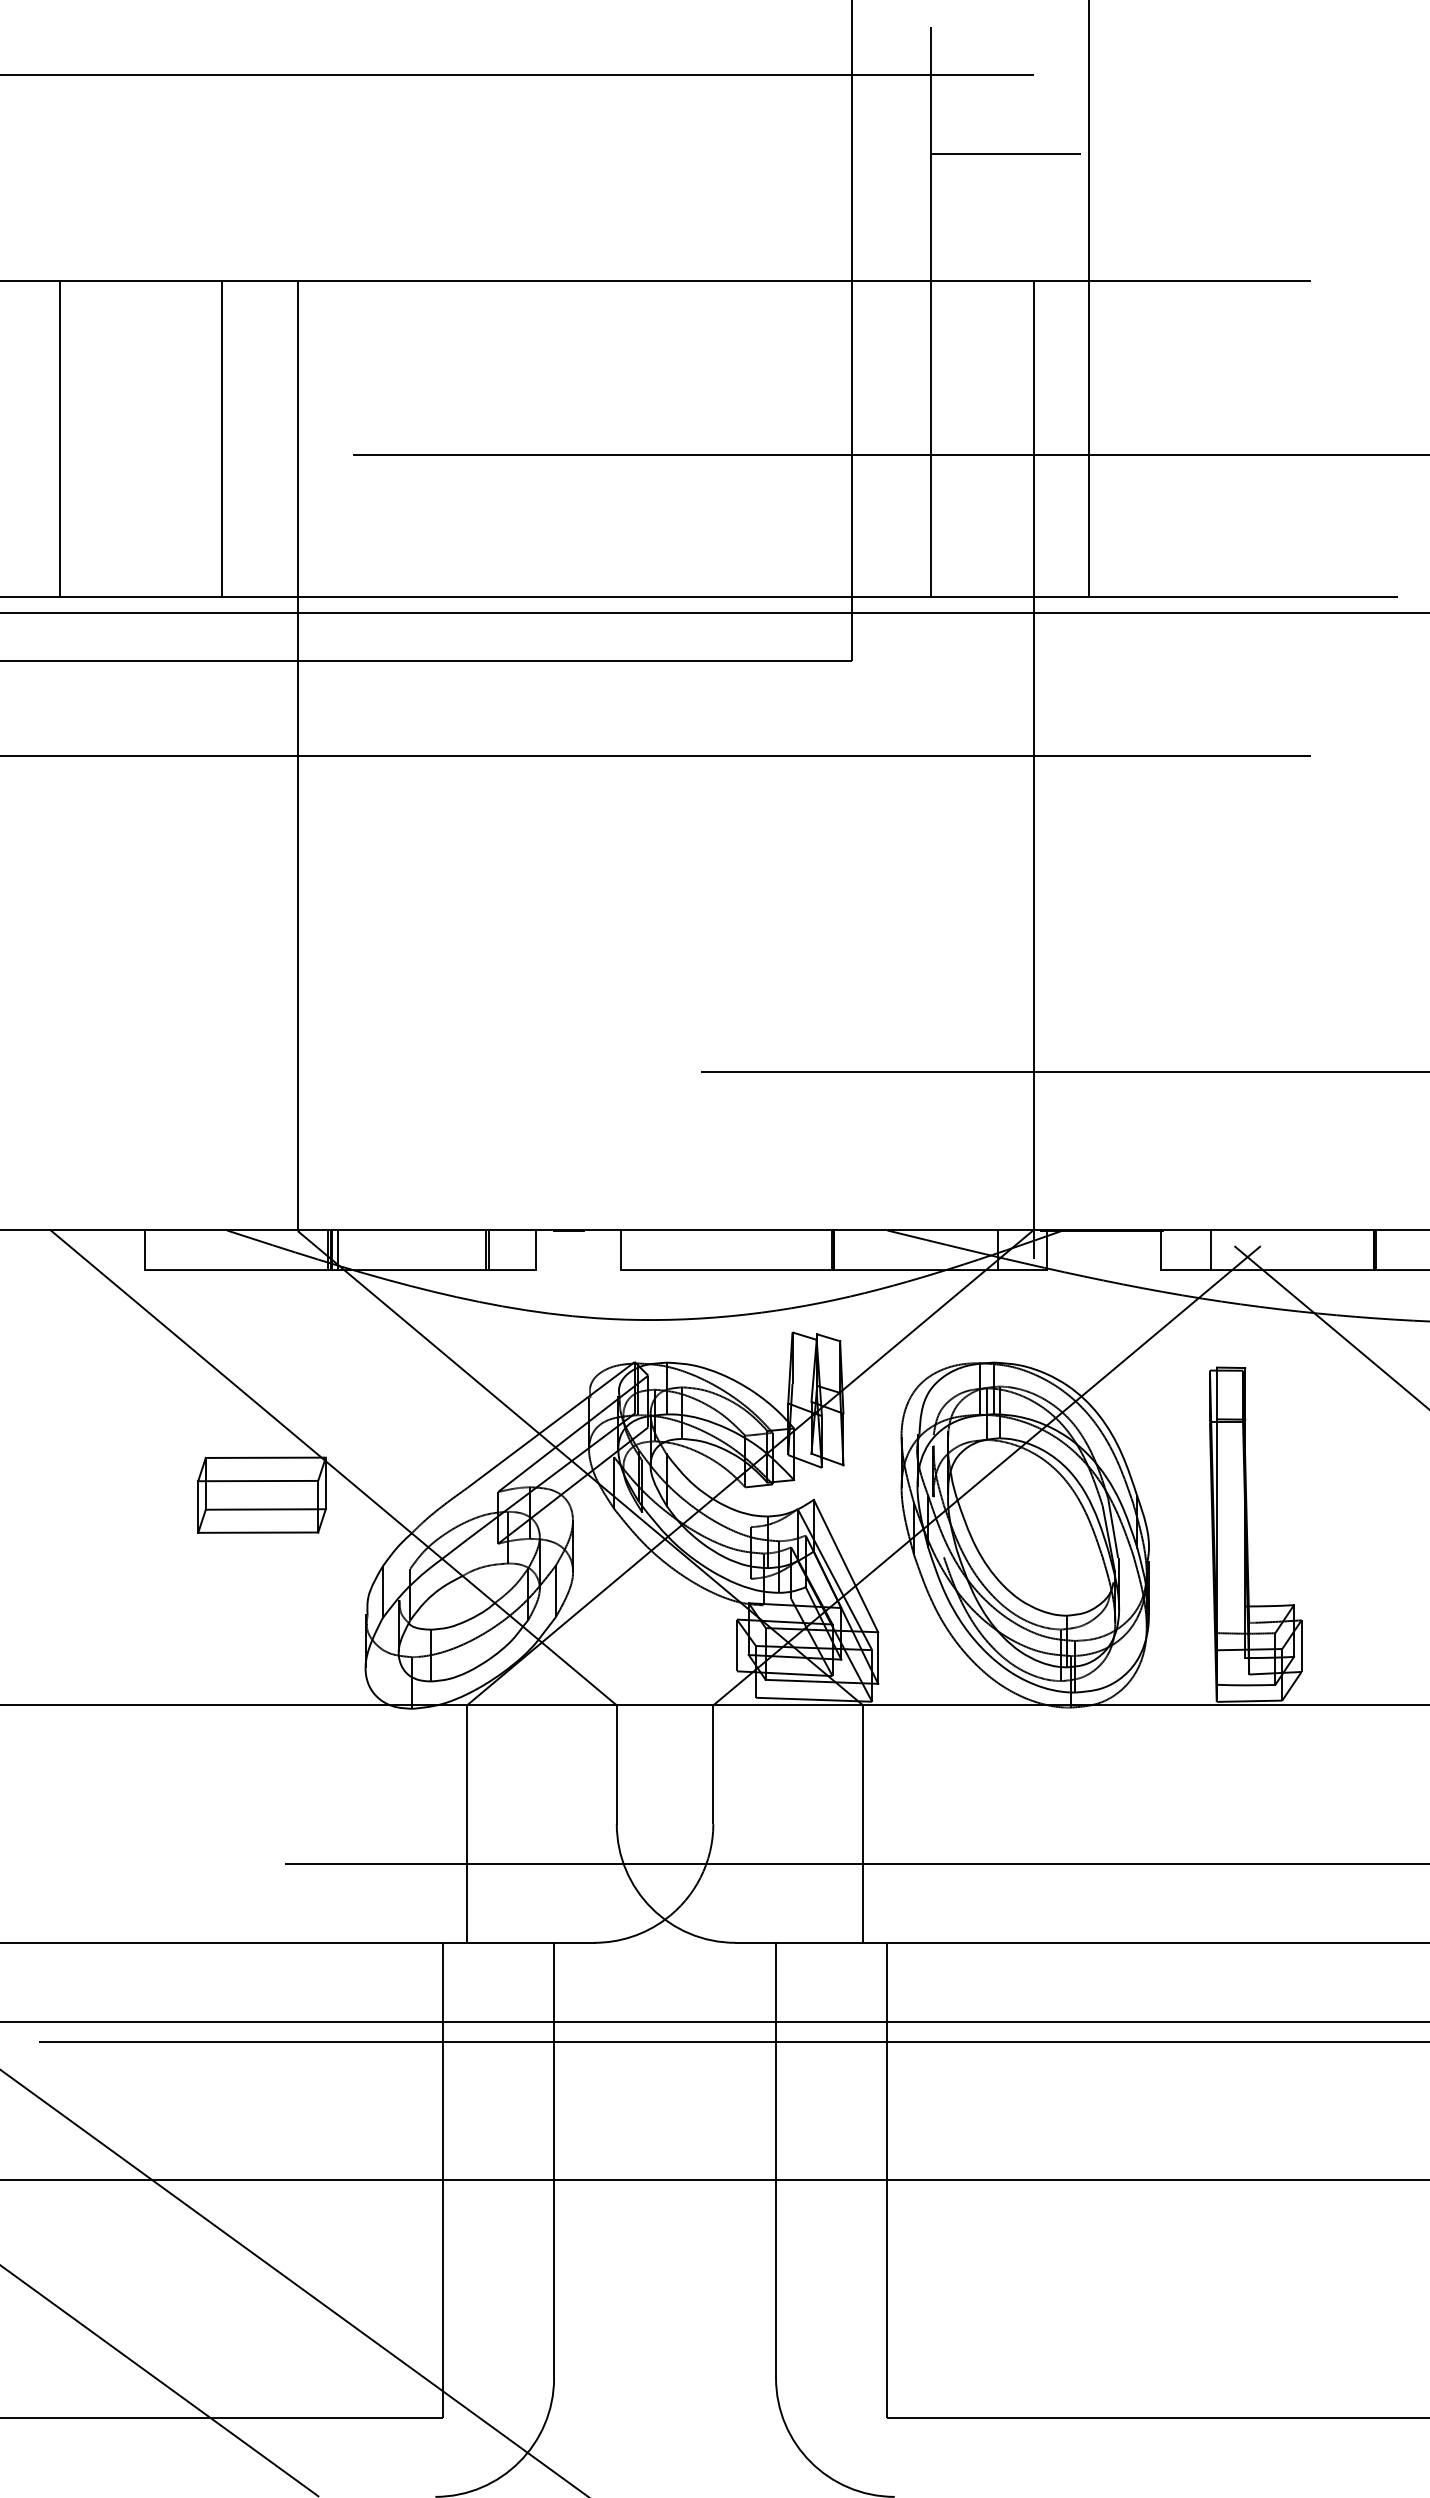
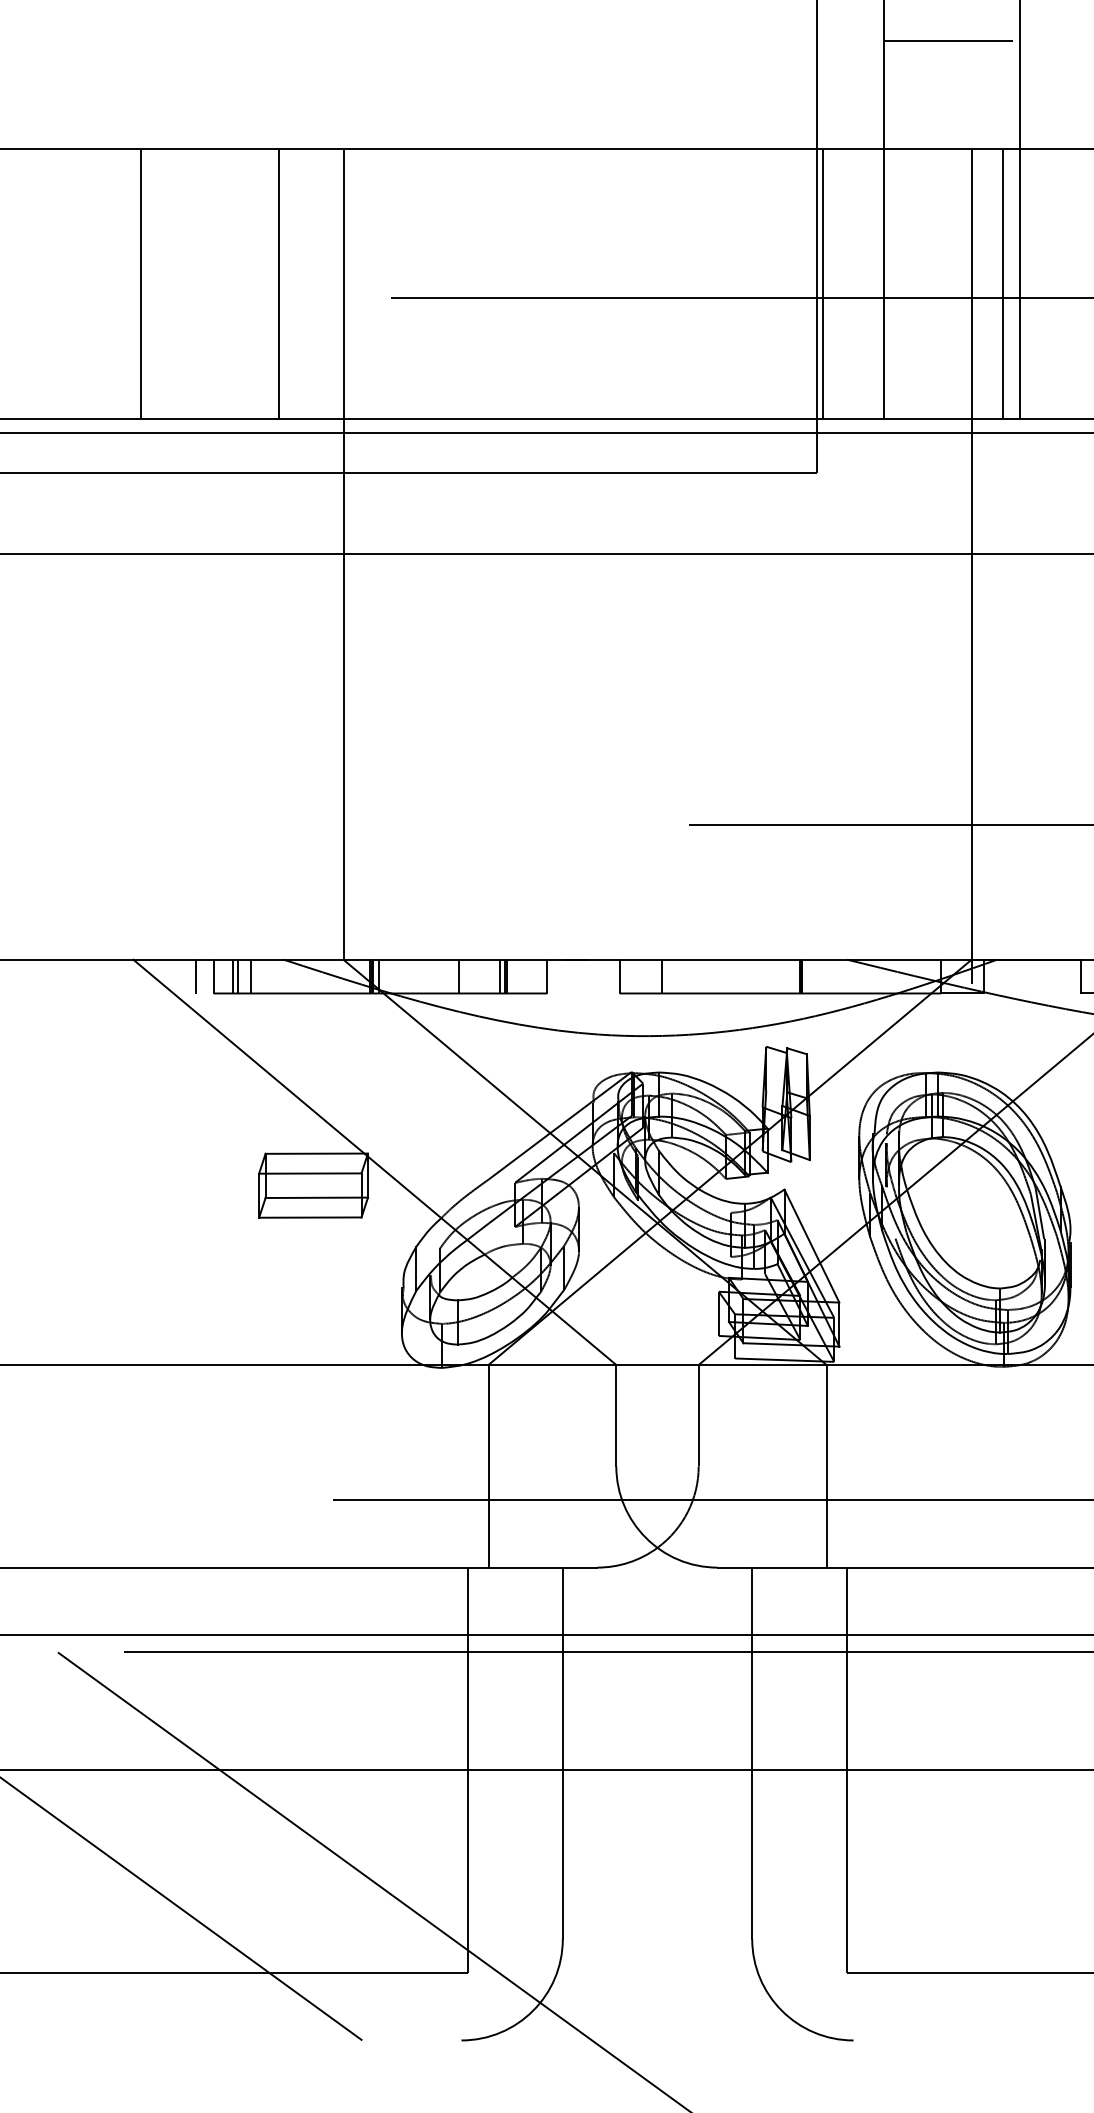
line: (859, 438) -> (823, 283), added
line: (1070, 438) -> (1003, 283), added
line: (123, 1250) -> (195, 976), added
line: (167, 1250) -> (232, 976), added
line: (173, 1250) -> (238, 976), added
line: (189, 1250) -> (251, 976), added
line: (432, 1250) -> (459, 976), added
line: (480, 1250) -> (500, 976), added
line: (670, 1250) -> (662, 976), added

